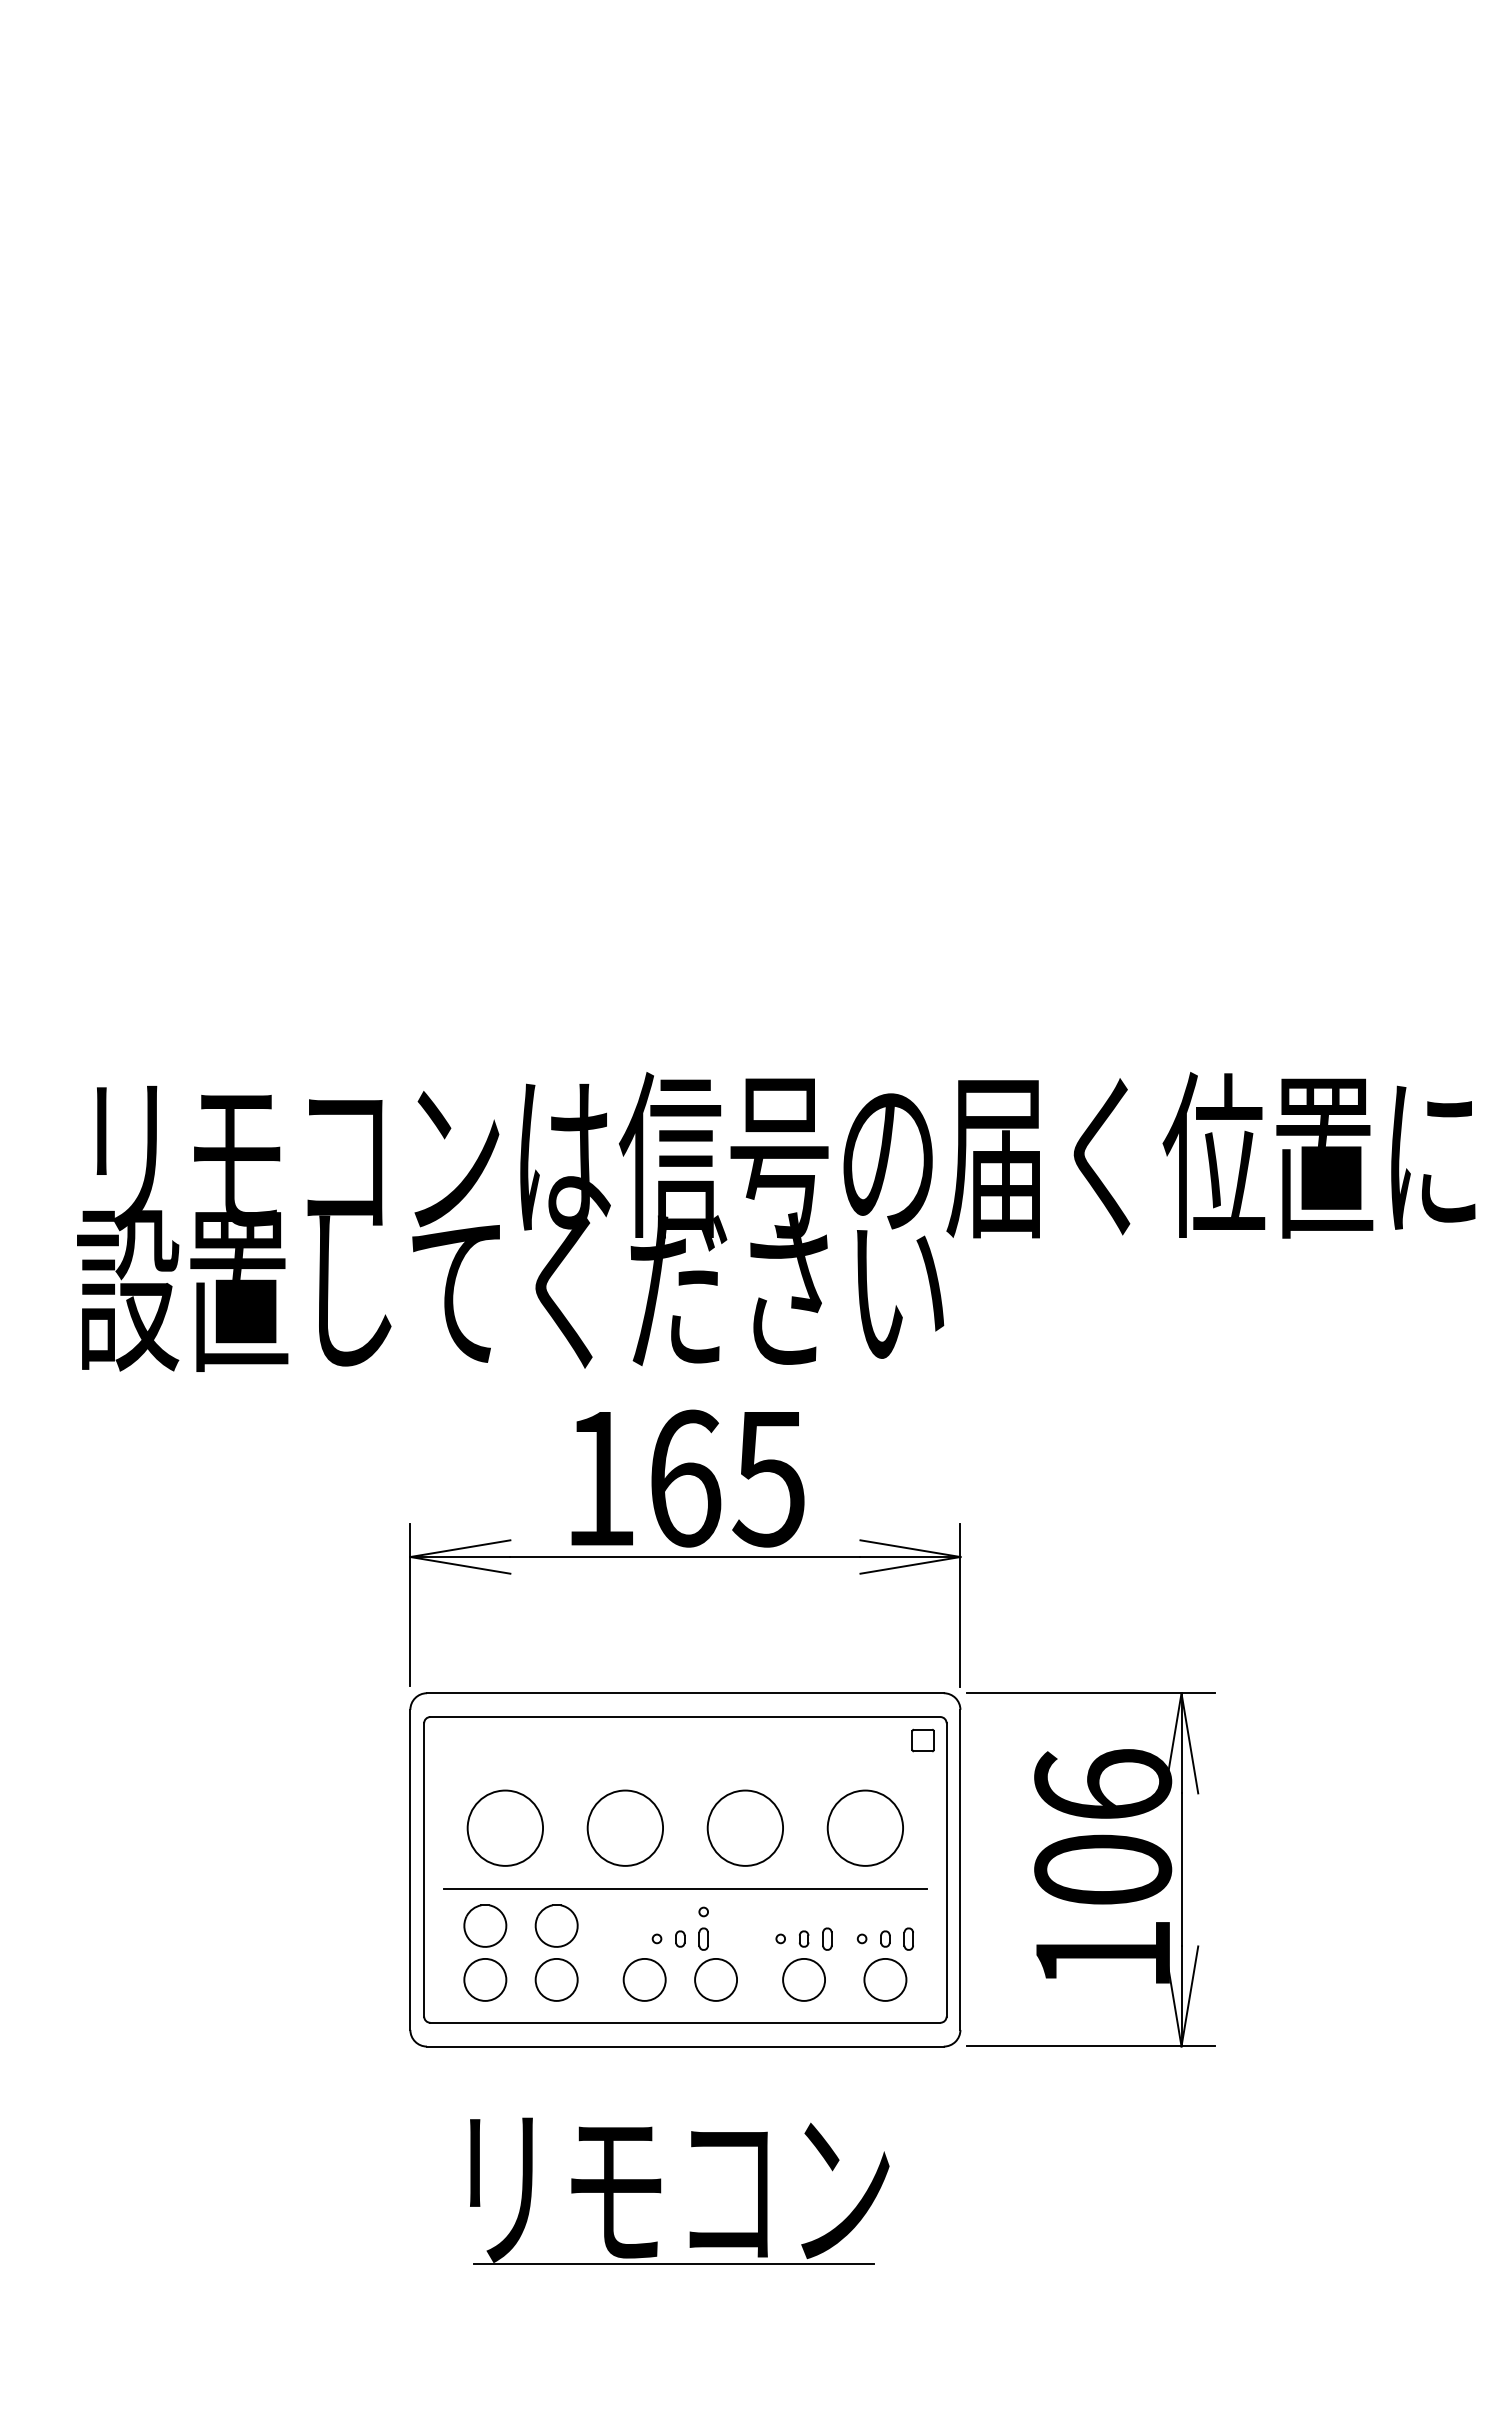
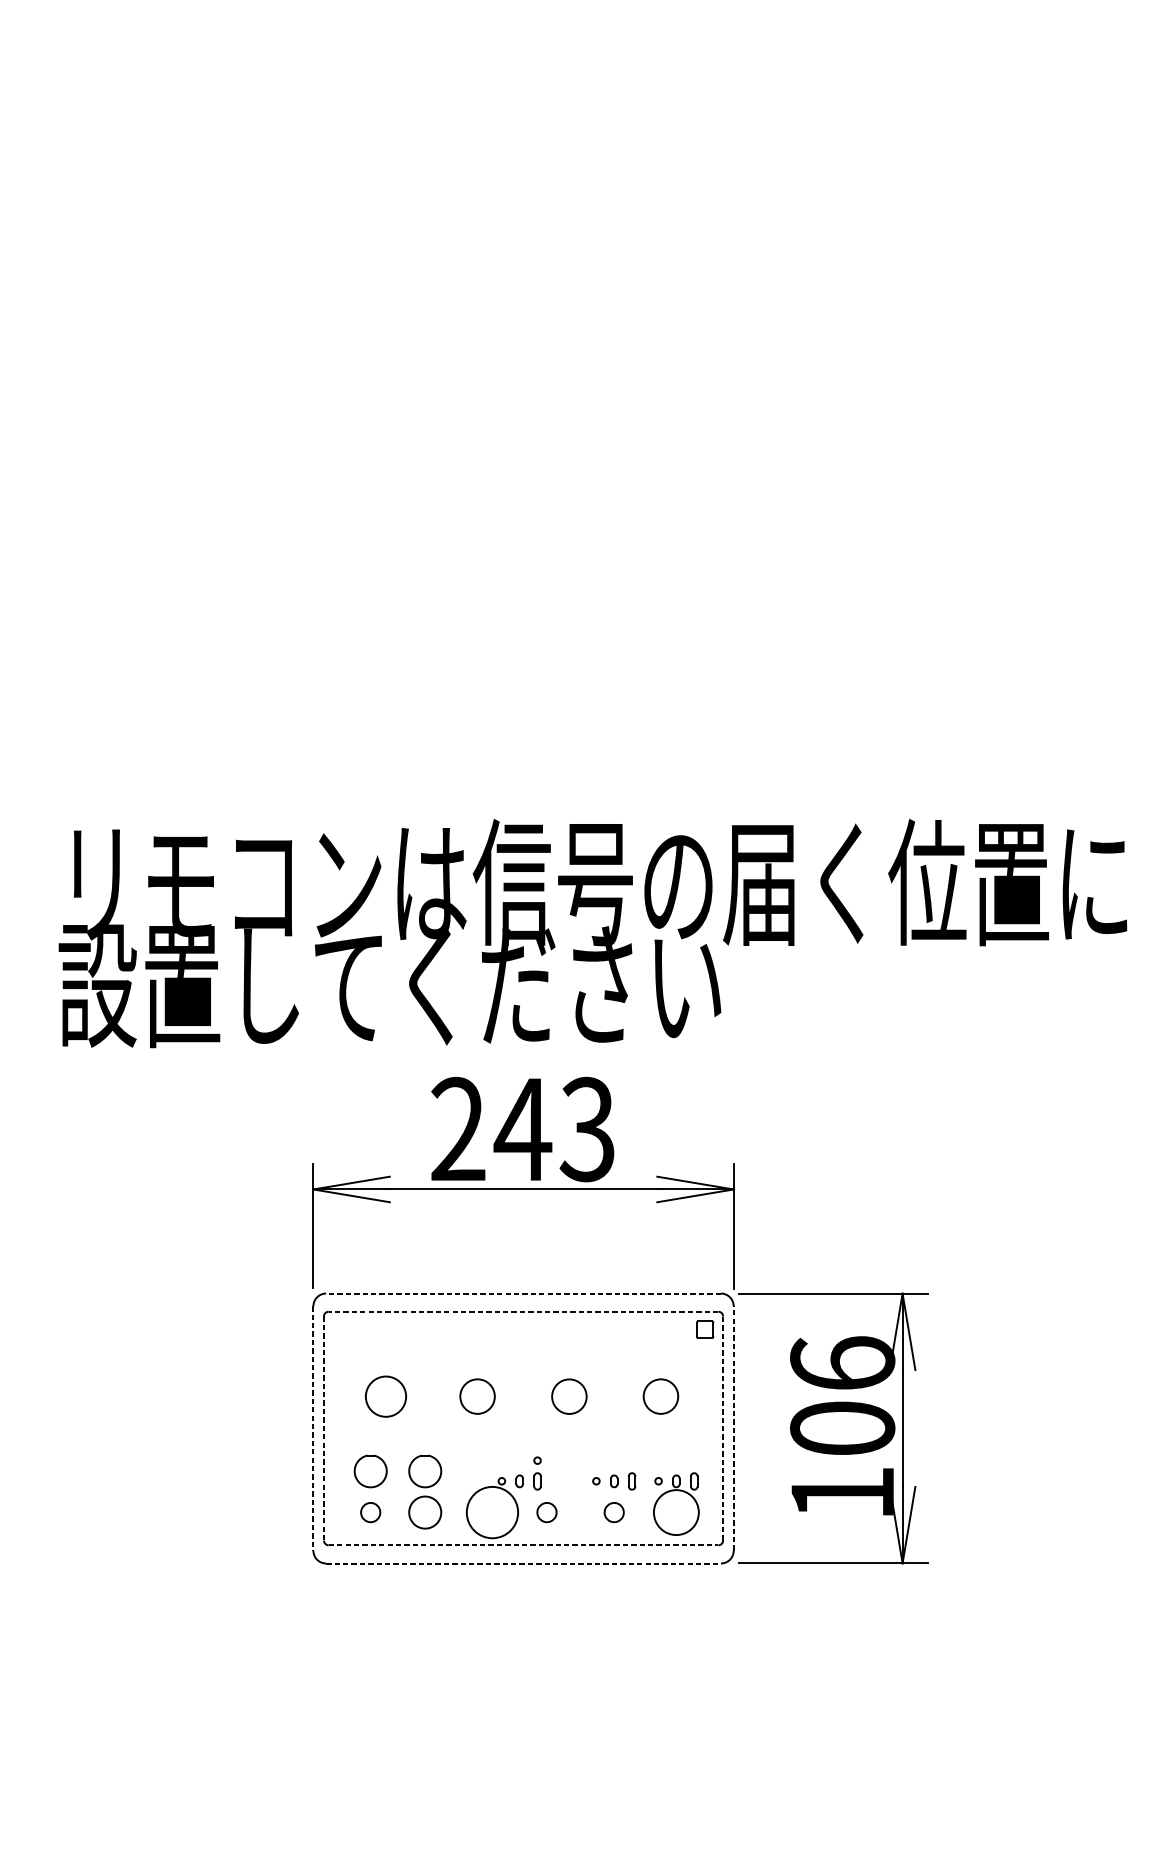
text: (684, 1478) -> (522, 1129), 165 -> 243
line: (684, 1693) -> (522, 1293), solid -> dashed
line: (684, 1717) -> (522, 1312), solid -> dashed
circle: (505, 1827) -> (386, 1396), size x0.7
circle: (624, 1827) -> (477, 1396), size x0.6
circle: (745, 1827) -> (569, 1396), size x0.6
circle: (864, 1827) -> (660, 1396), size x0.6
line: (424, 1869) -> (324, 1428), solid -> dashed
line: (946, 1869) -> (723, 1428), solid -> dashed
line: (960, 1869) -> (733, 1428), solid -> dashed
line: (410, 1870) -> (313, 1428), solid -> dashed
line: (685, 1889) -> (523, 1443), removed
circle: (485, 1979) -> (370, 1512), size x0.6
circle: (644, 1979) -> (492, 1512), size x1.6
circle: (716, 1979) -> (547, 1512), size x0.6
circle: (804, 1979) -> (614, 1512), size x0.6
circle: (885, 1979) -> (676, 1512), size x1.4
line: (685, 2022) -> (523, 1545), solid -> dashed
line: (685, 2046) -> (523, 1563), solid -> dashed
part: (661, 2190) -> (505, 1673), removed

